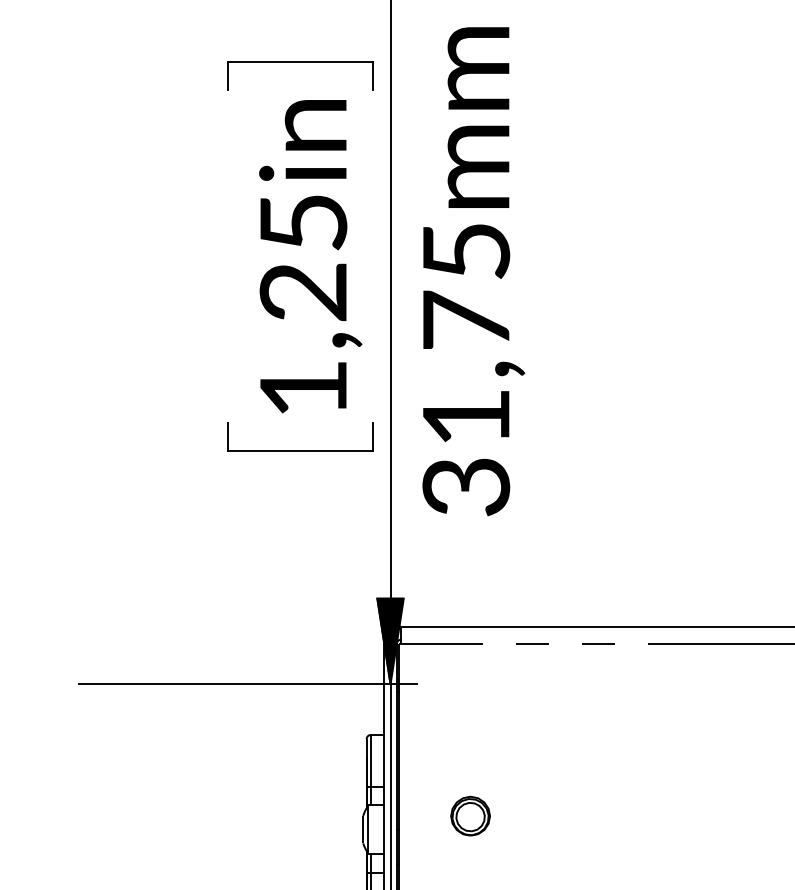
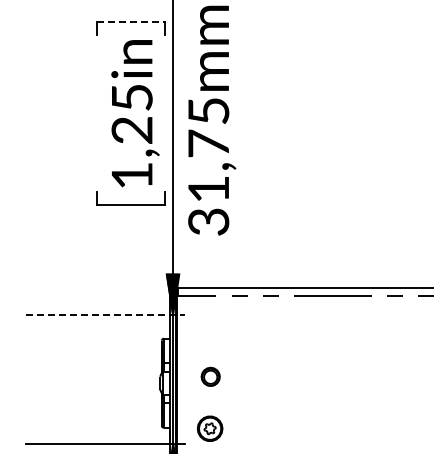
line: (299, 62) -> (130, 22), solid -> dashed
line: (248, 683) -> (106, 314), solid -> dashed

